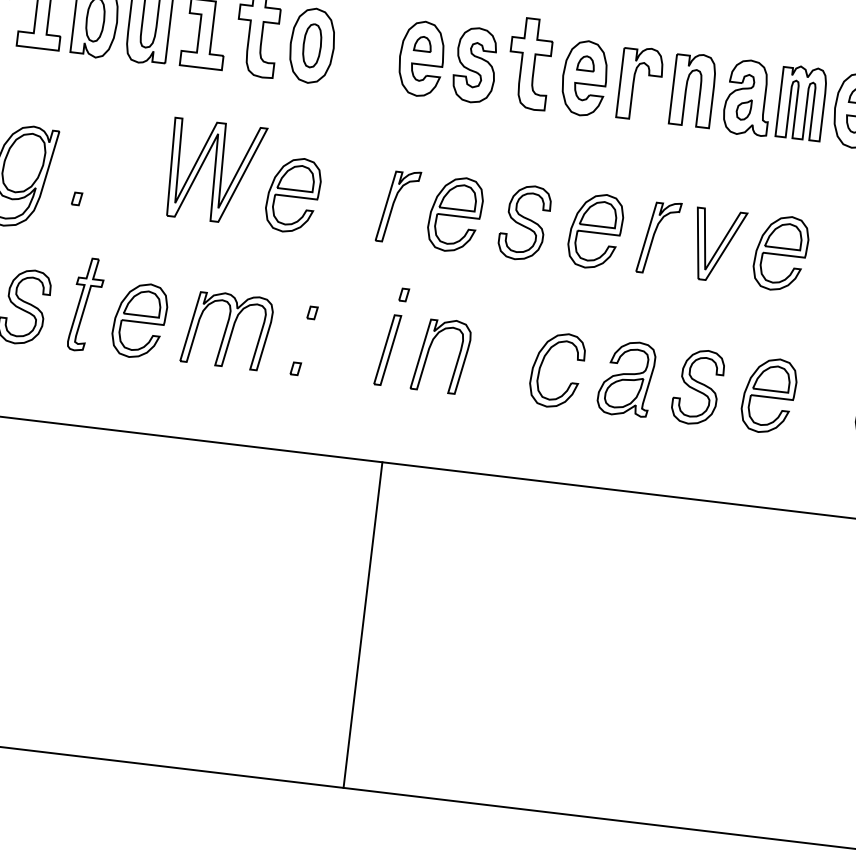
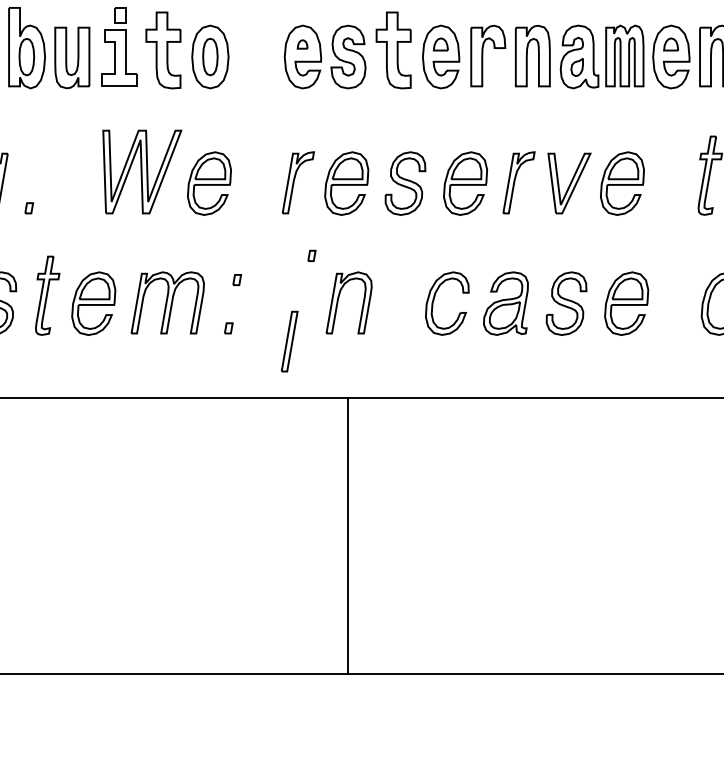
part: (422, 44) -> (302, 44), size x0.7
part: (387, 349) -> (289, 341), moved
line: (363, 624) -> (348, 535), moved

